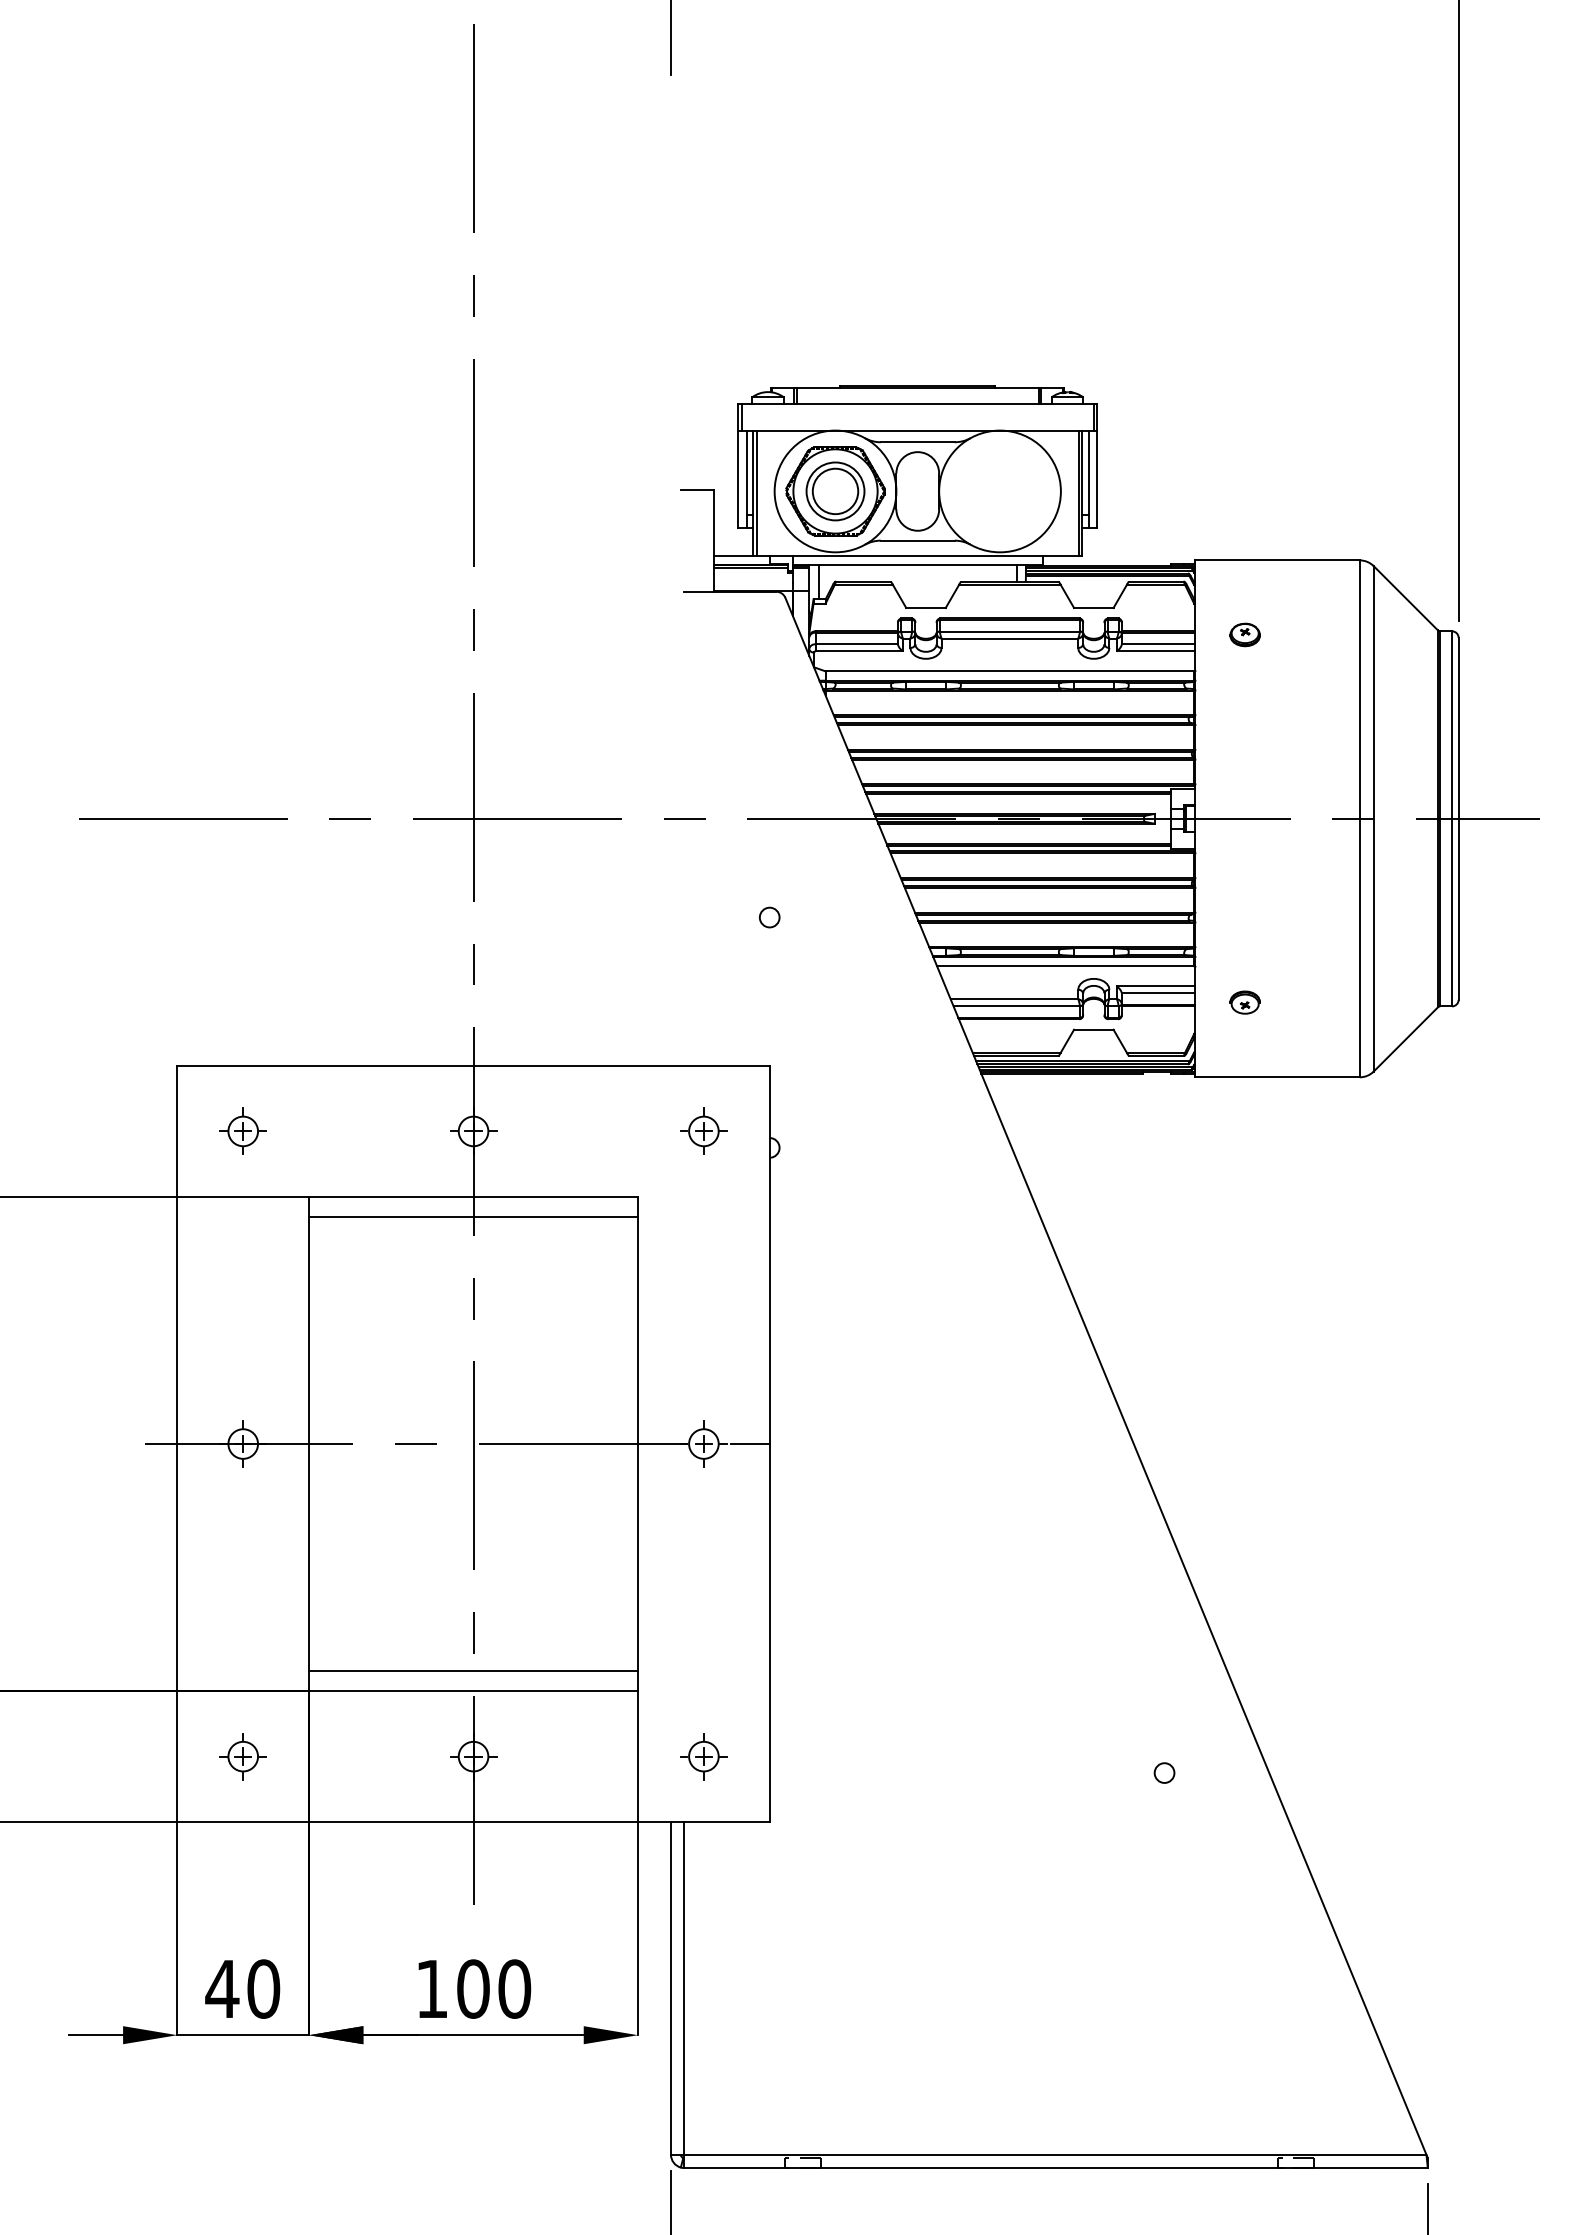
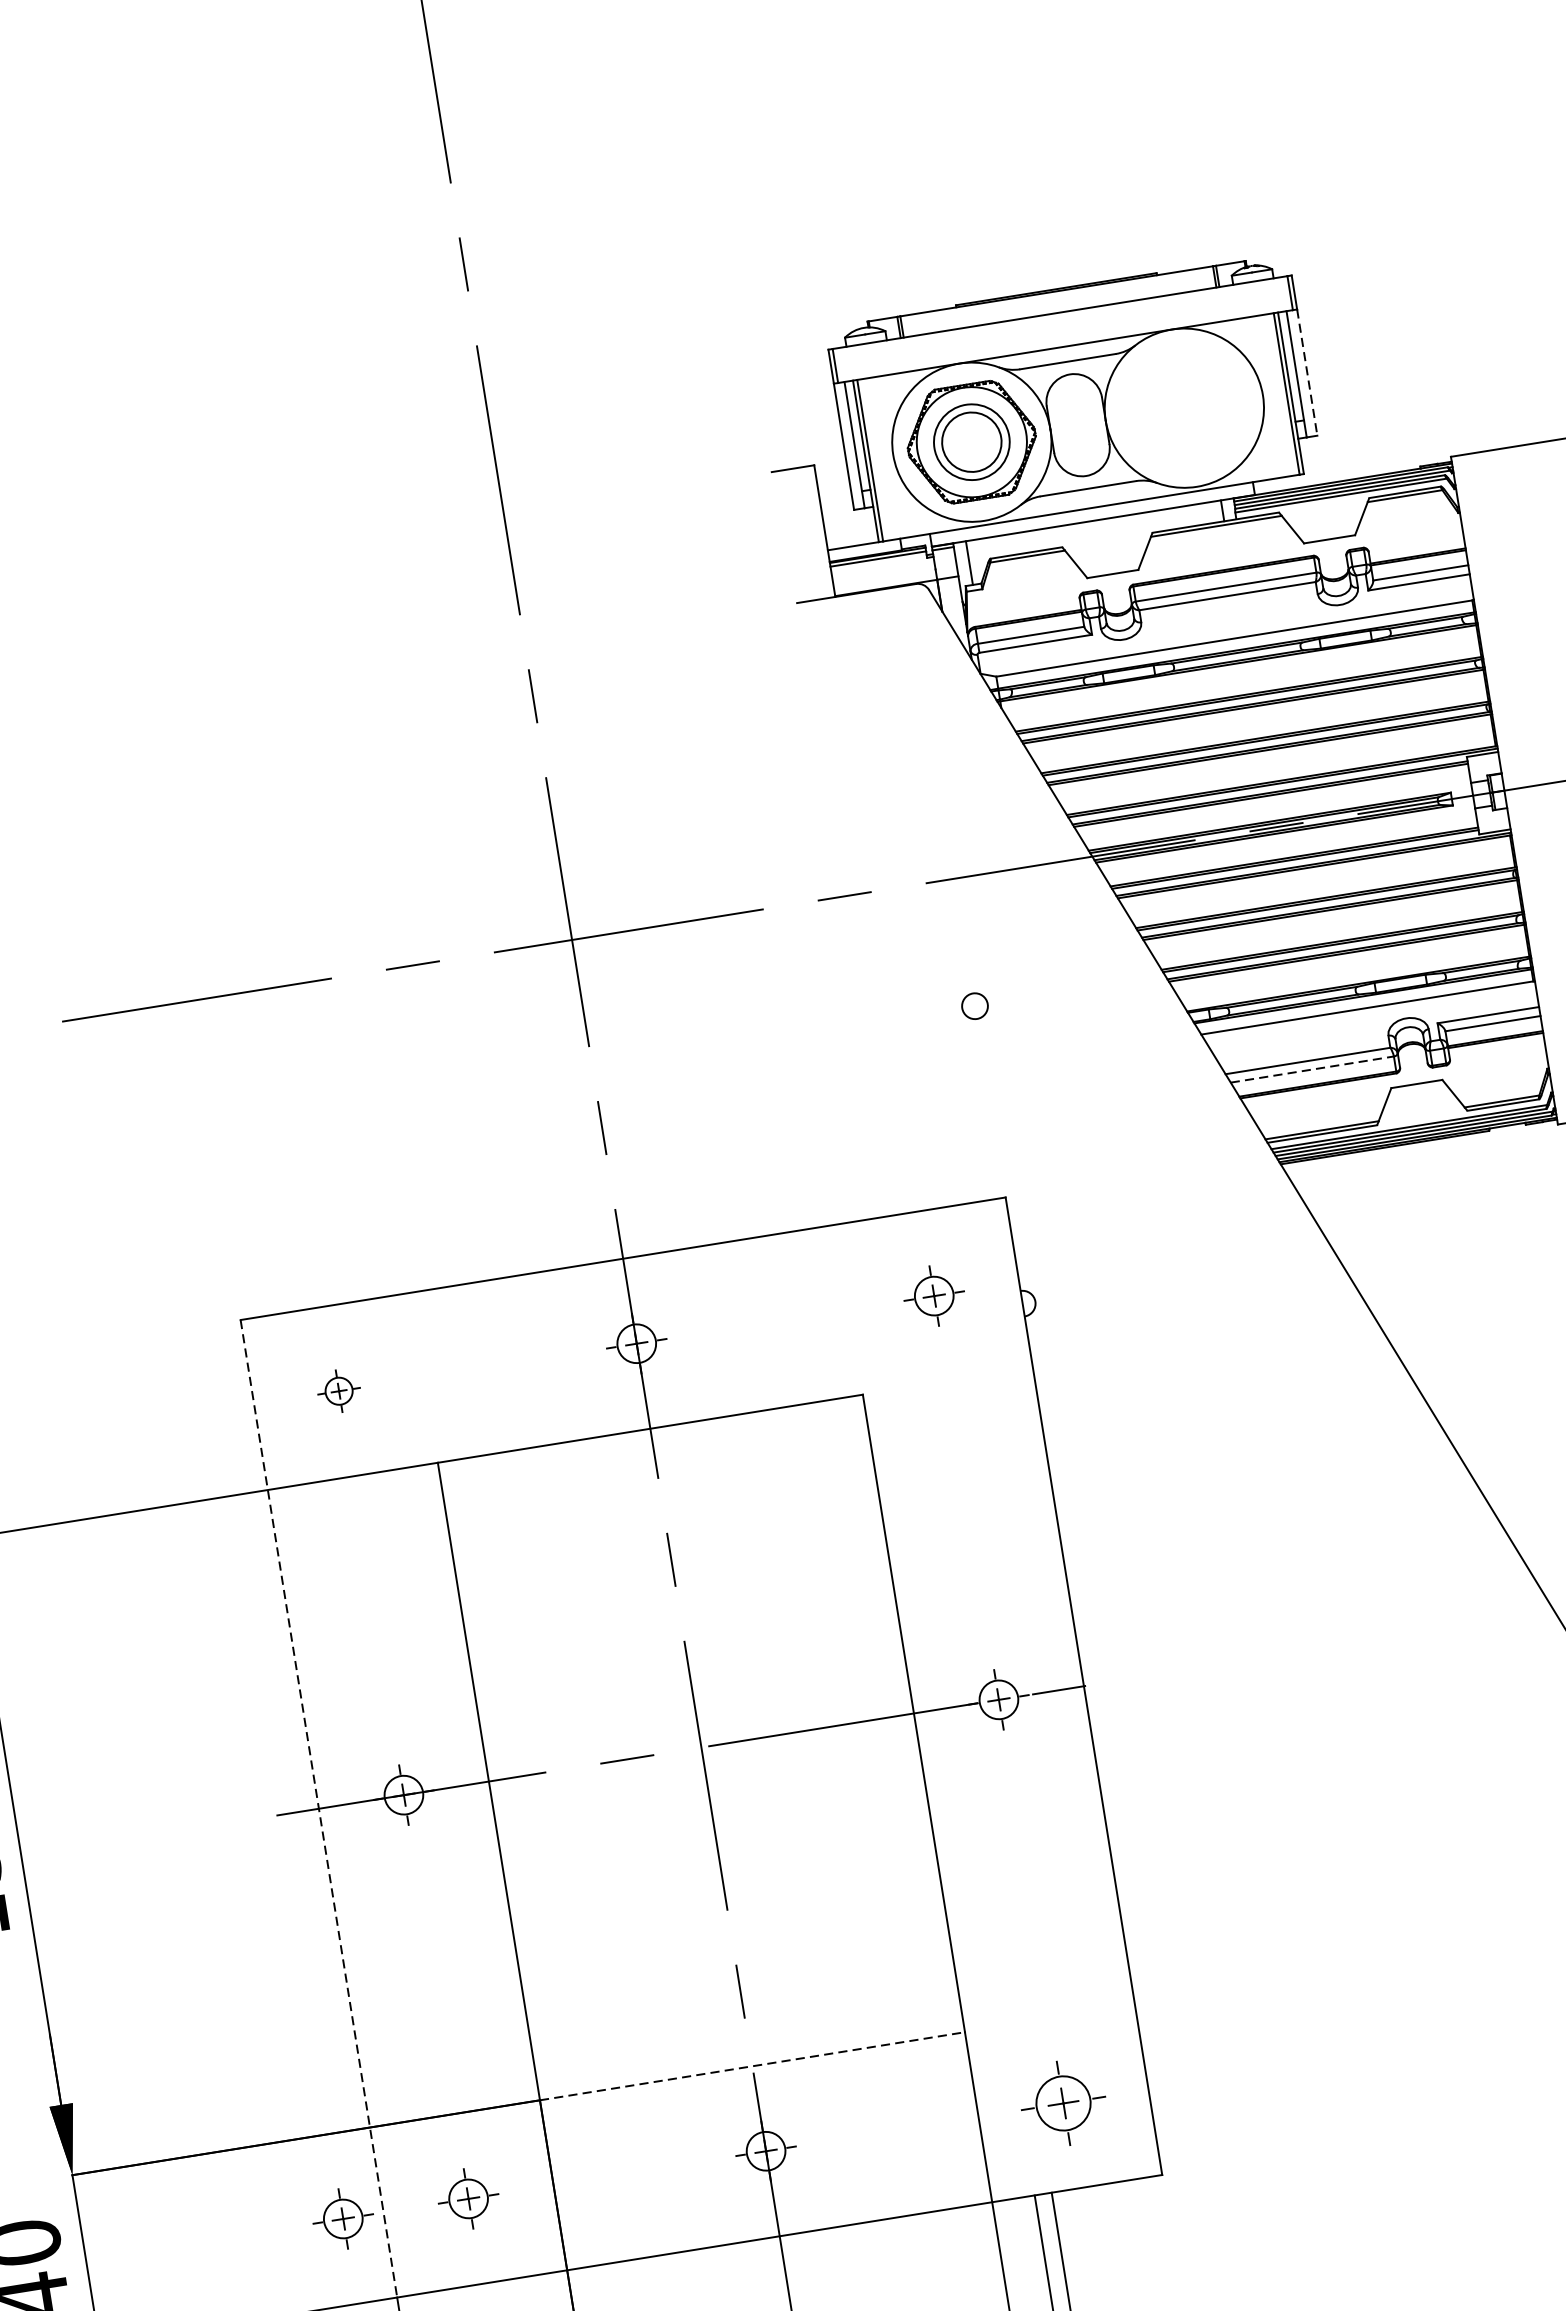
line: (1097, 479) -> (1307, 372), solid -> dashed
part: (1244, 634) -> (1529, 542), removed
line: (1017, 1006) -> (1313, 1069), solid -> dashed
part: (242, 1130) -> (338, 1390), size x0.7
line: (473, 1217) -> (654, 1454), removed
line: (177, 1444) -> (319, 1809), solid -> dashed
line: (473, 1671) -> (748, 2041), removed
line: (473, 1690) -> (752, 2065), solid -> dashed
part: (145, 1756) -> (342, 2218), added
part: (703, 1756) -> (1063, 2103), size x1.4

